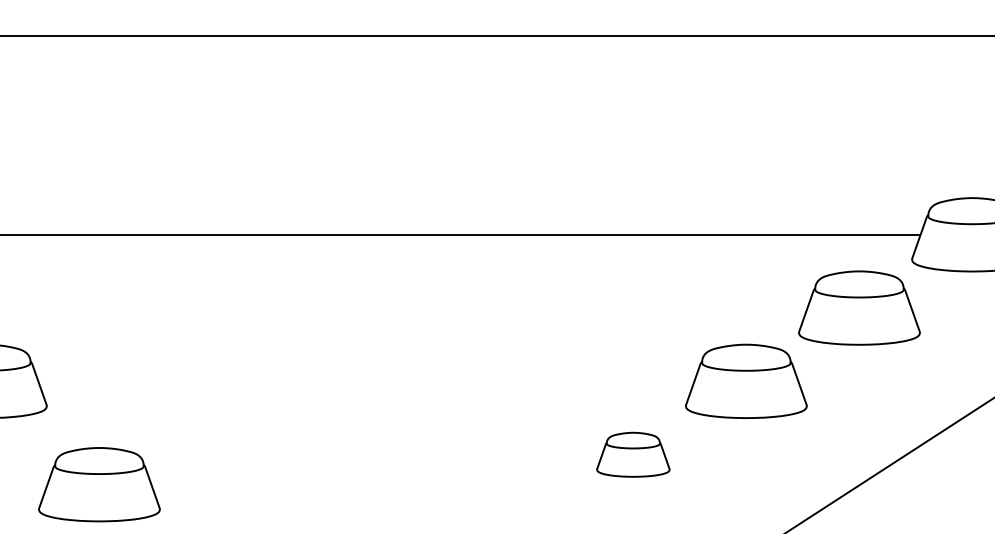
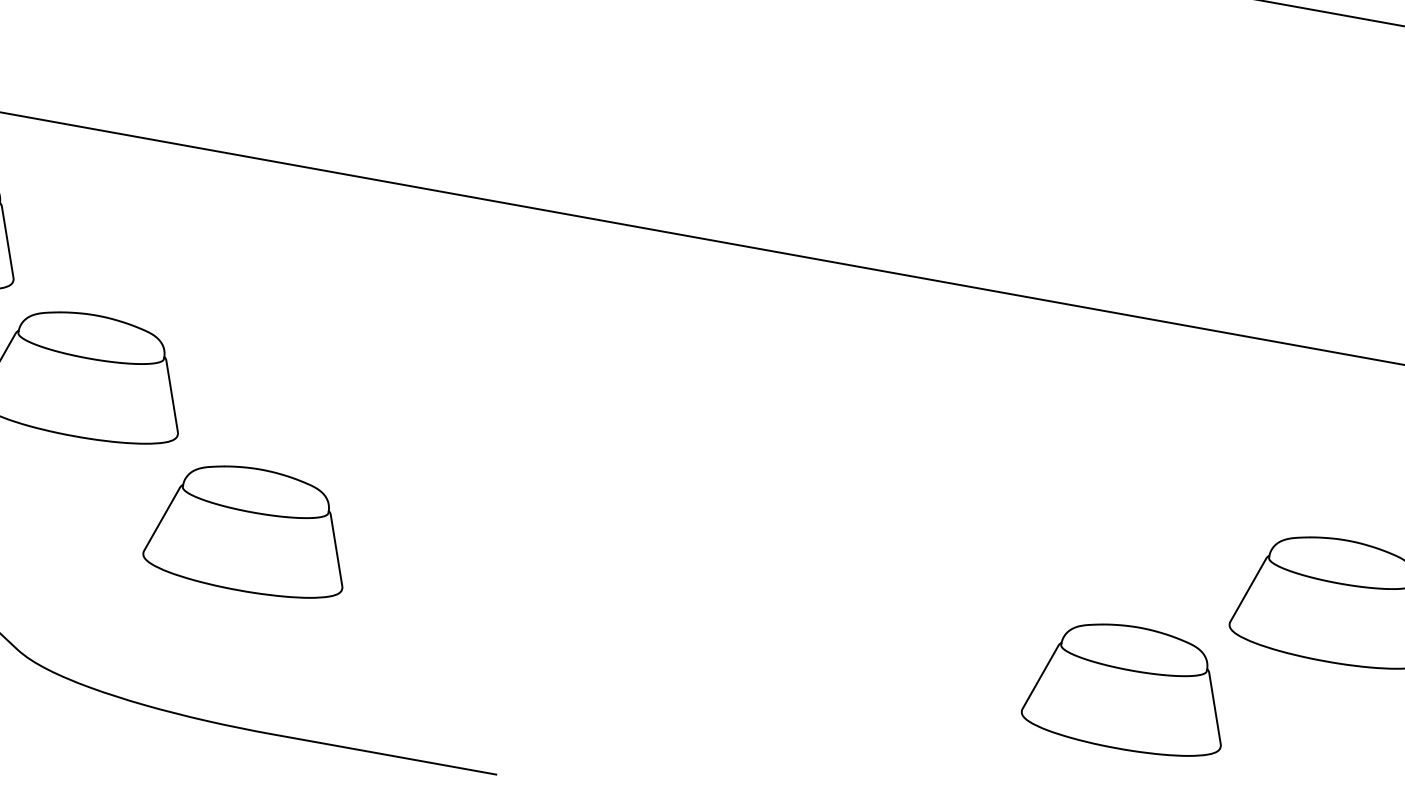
part: (633, 454) -> (1129, 687), size x1.67
part: (99, 484) -> (250, 529), moved

